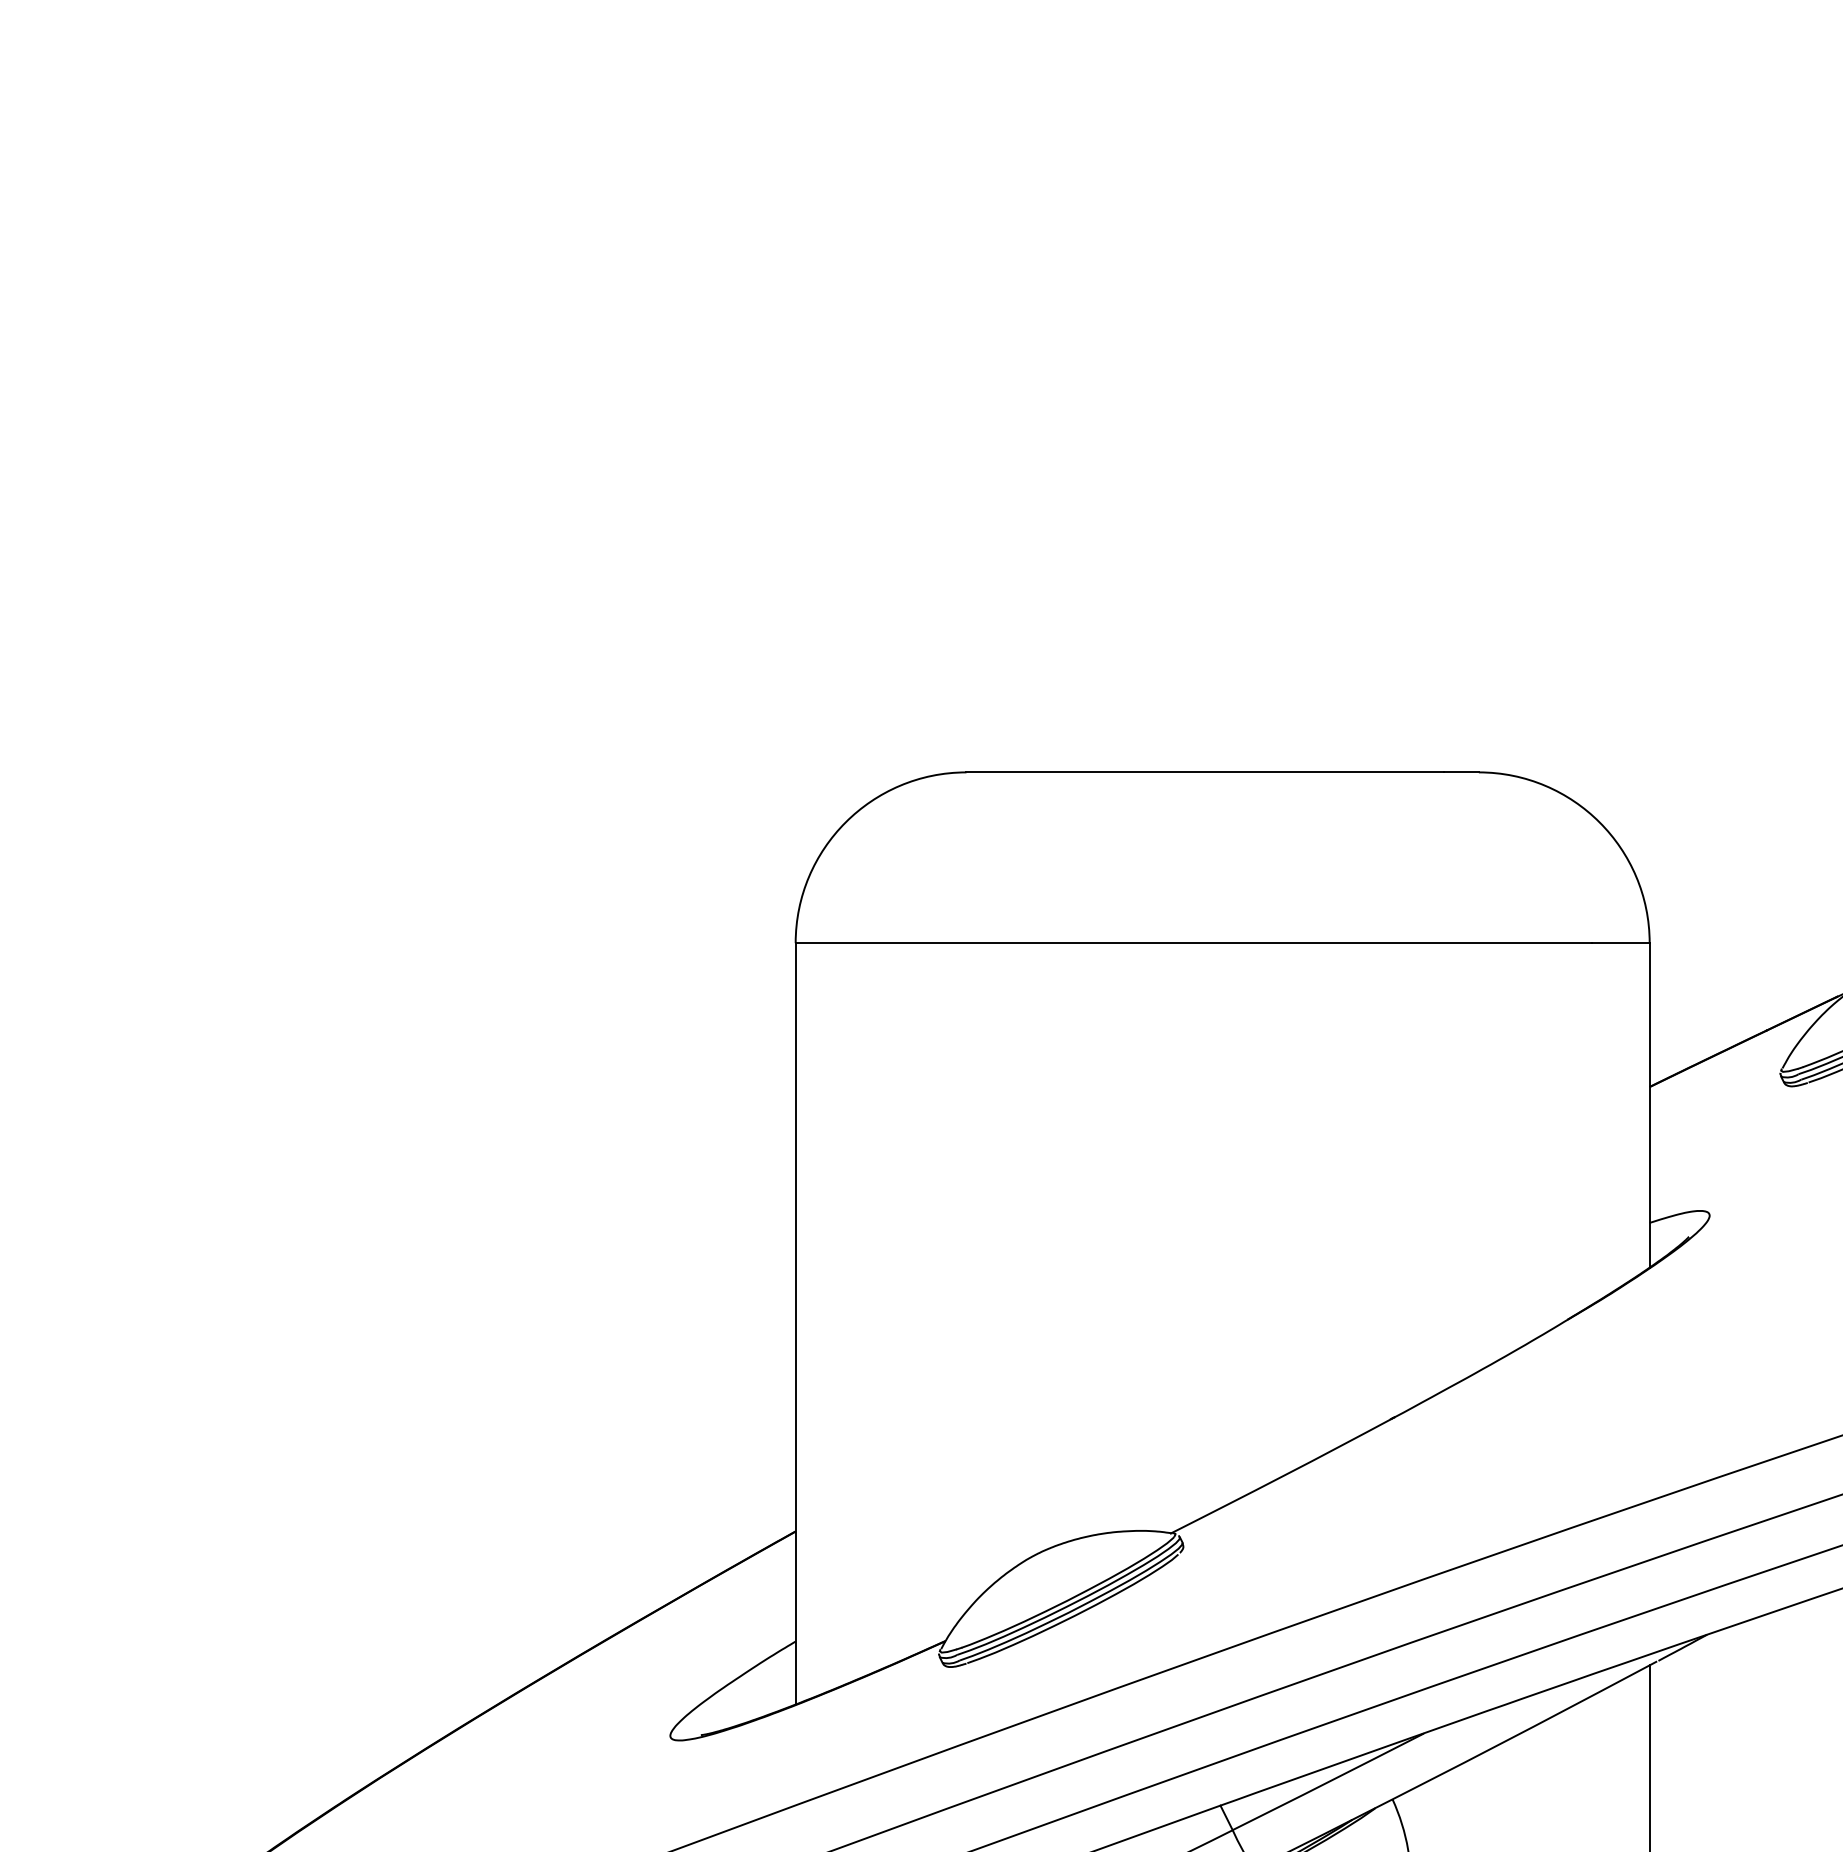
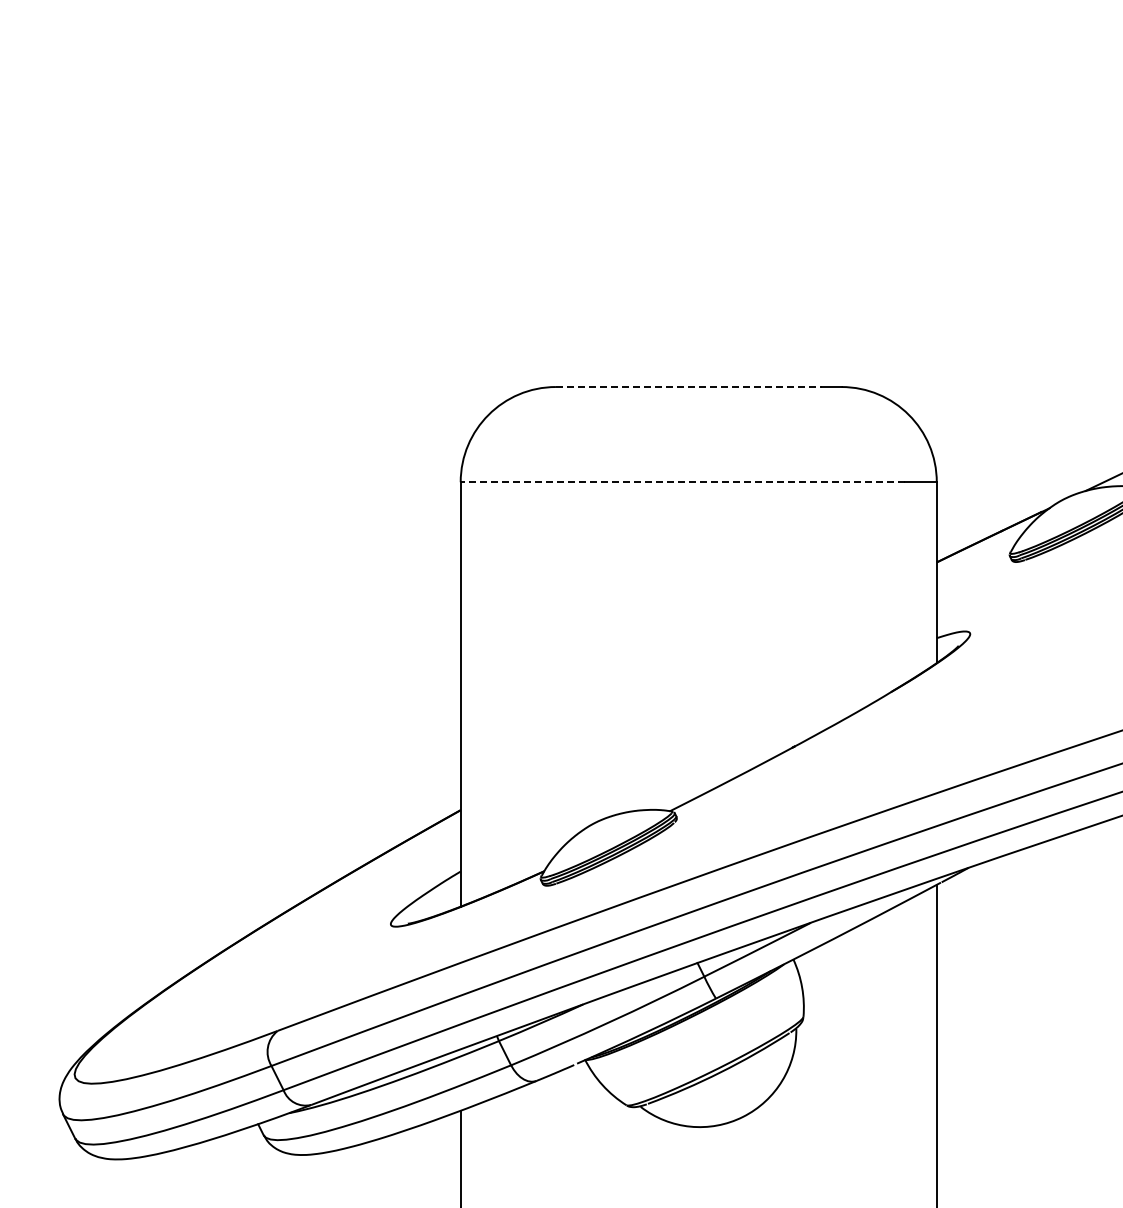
line: (1206, 773) -> (689, 387), solid -> dashed
line: (1193, 943) -> (682, 482), solid -> dashed

